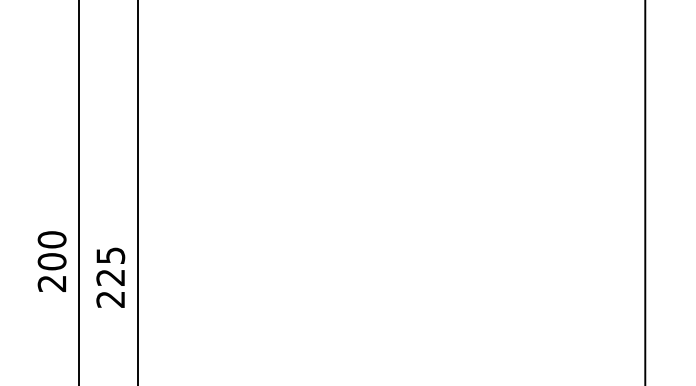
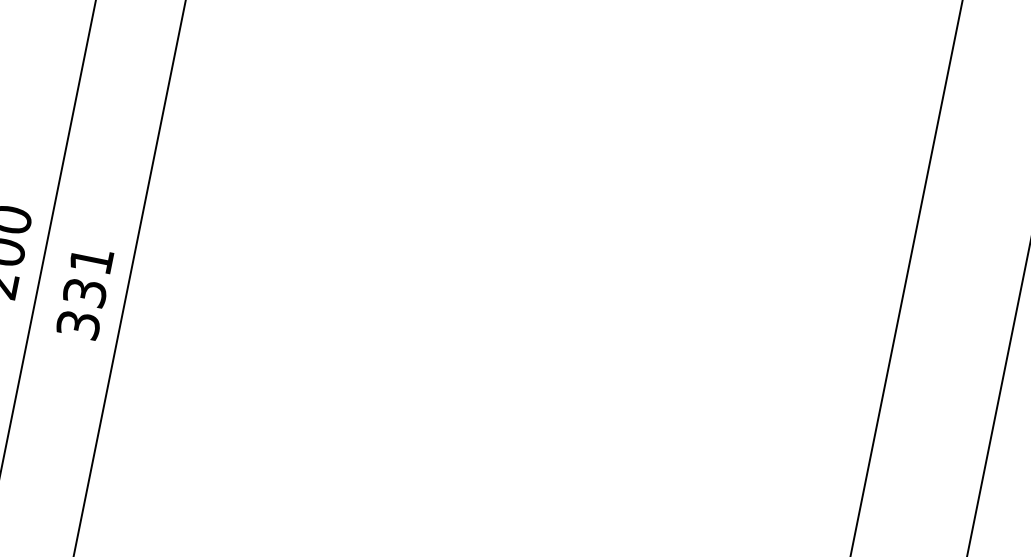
text: (110, 277) -> (84, 292), 225 -> 331

